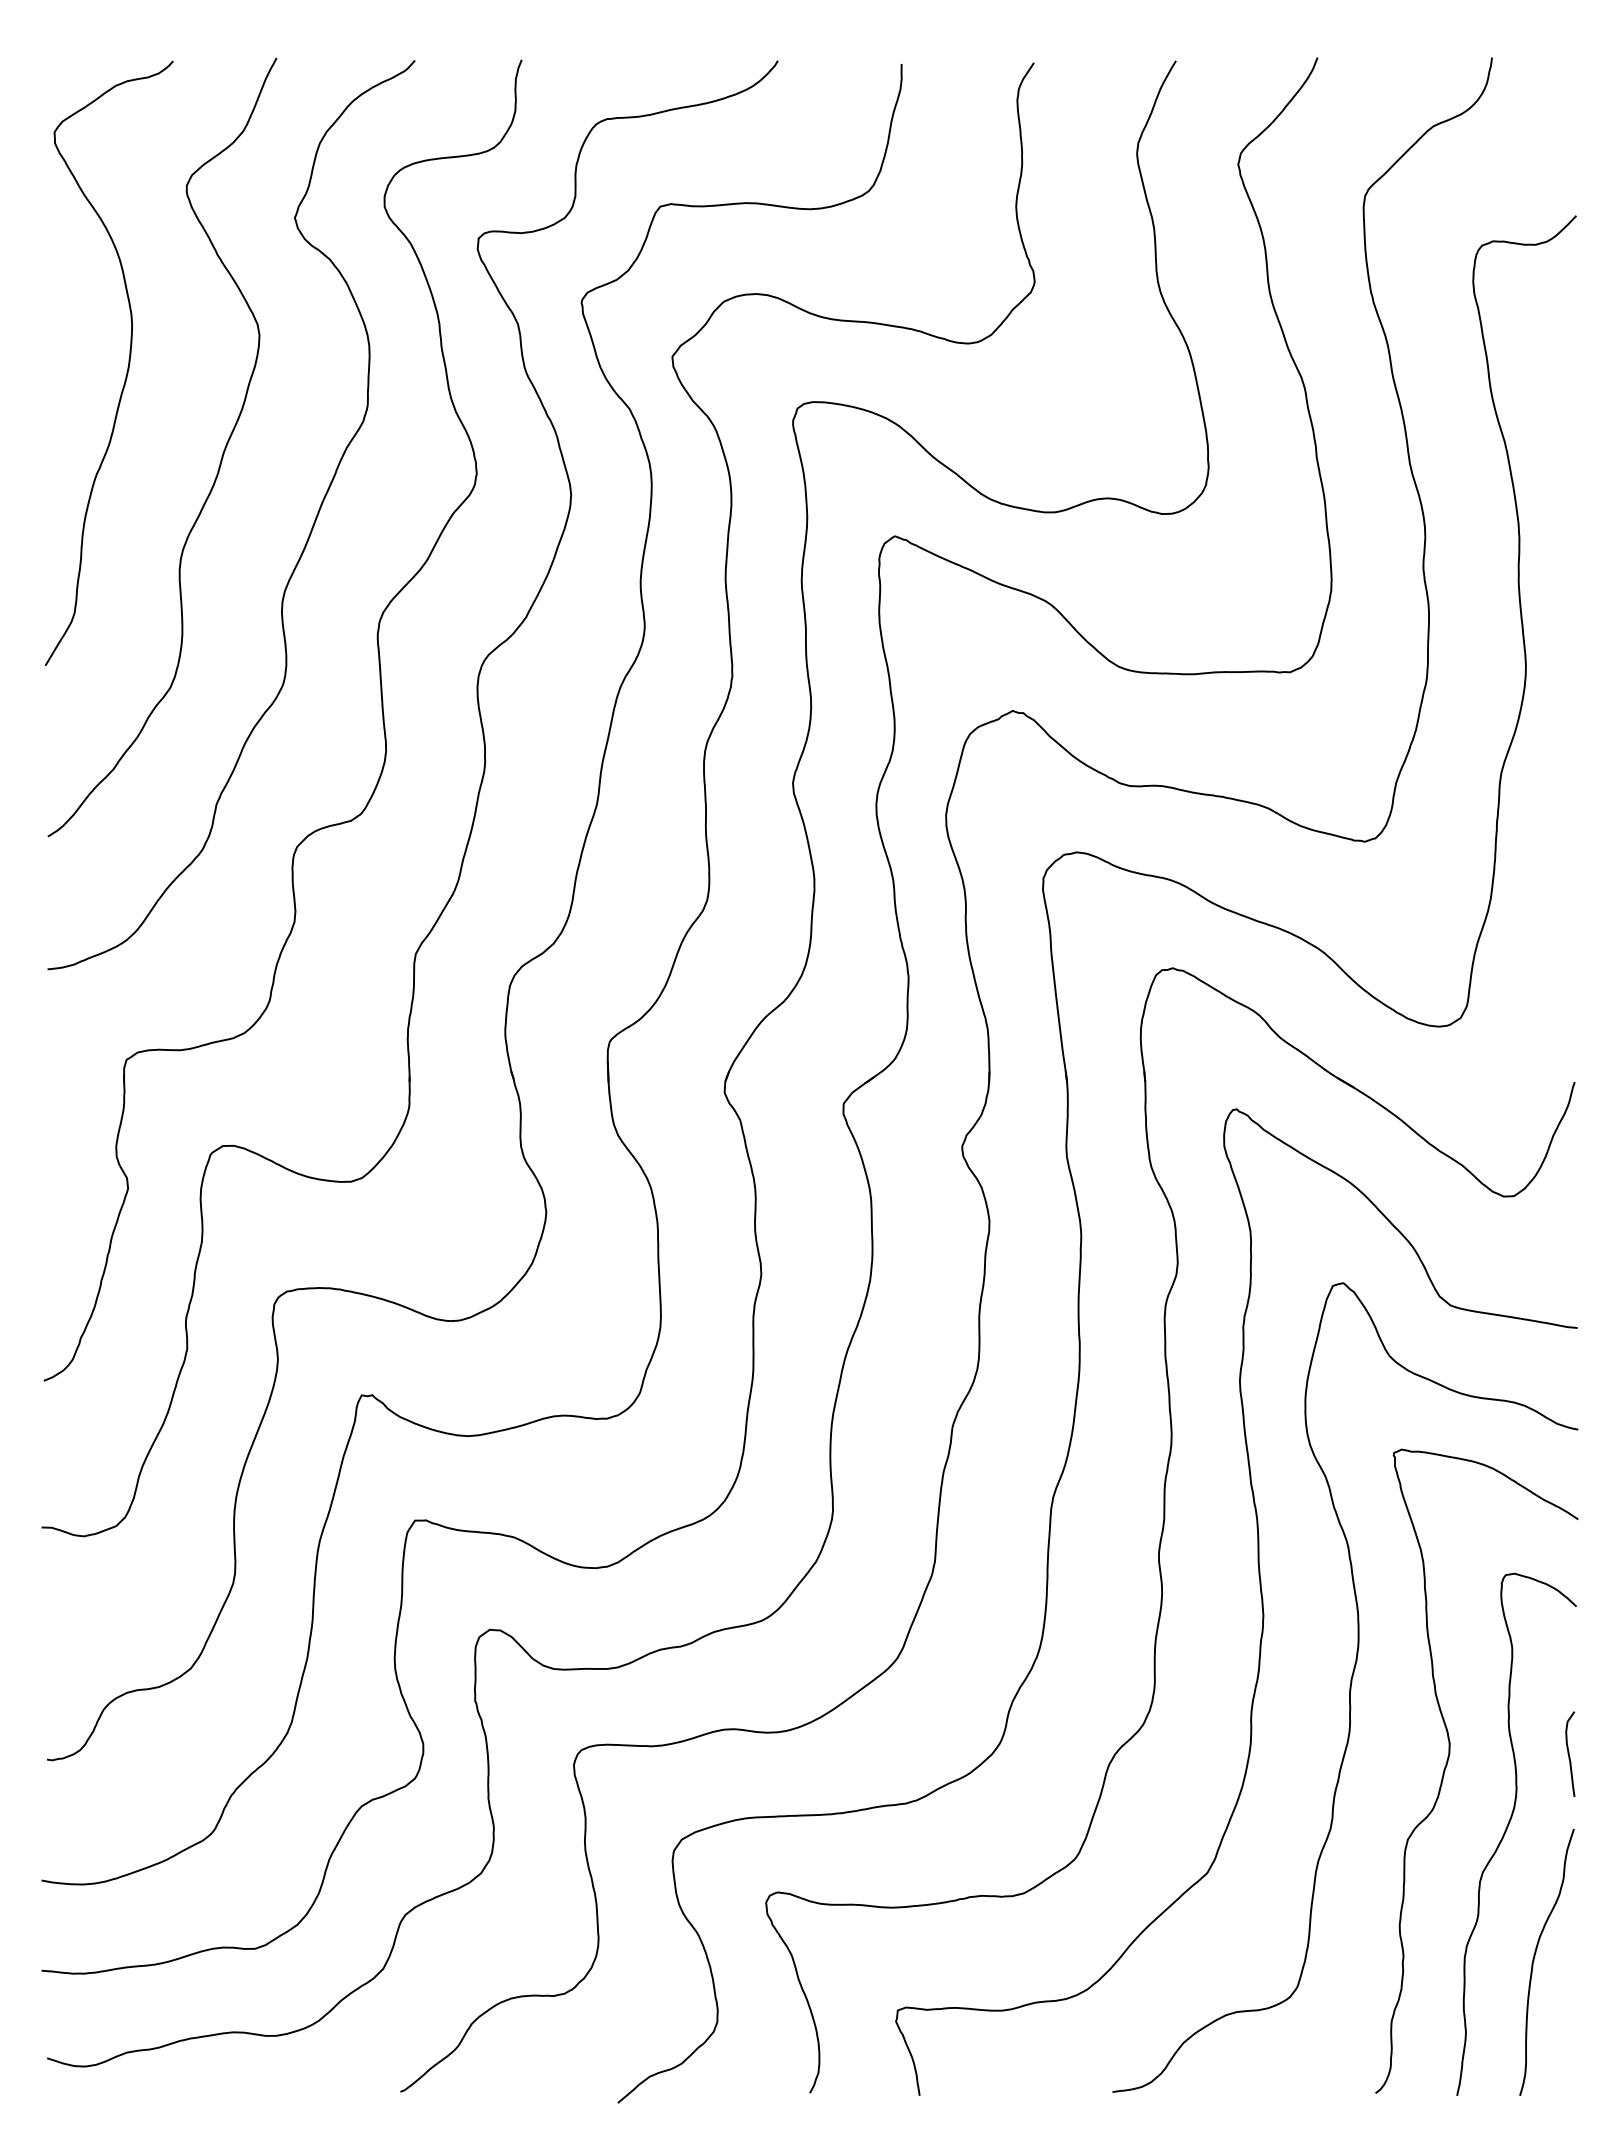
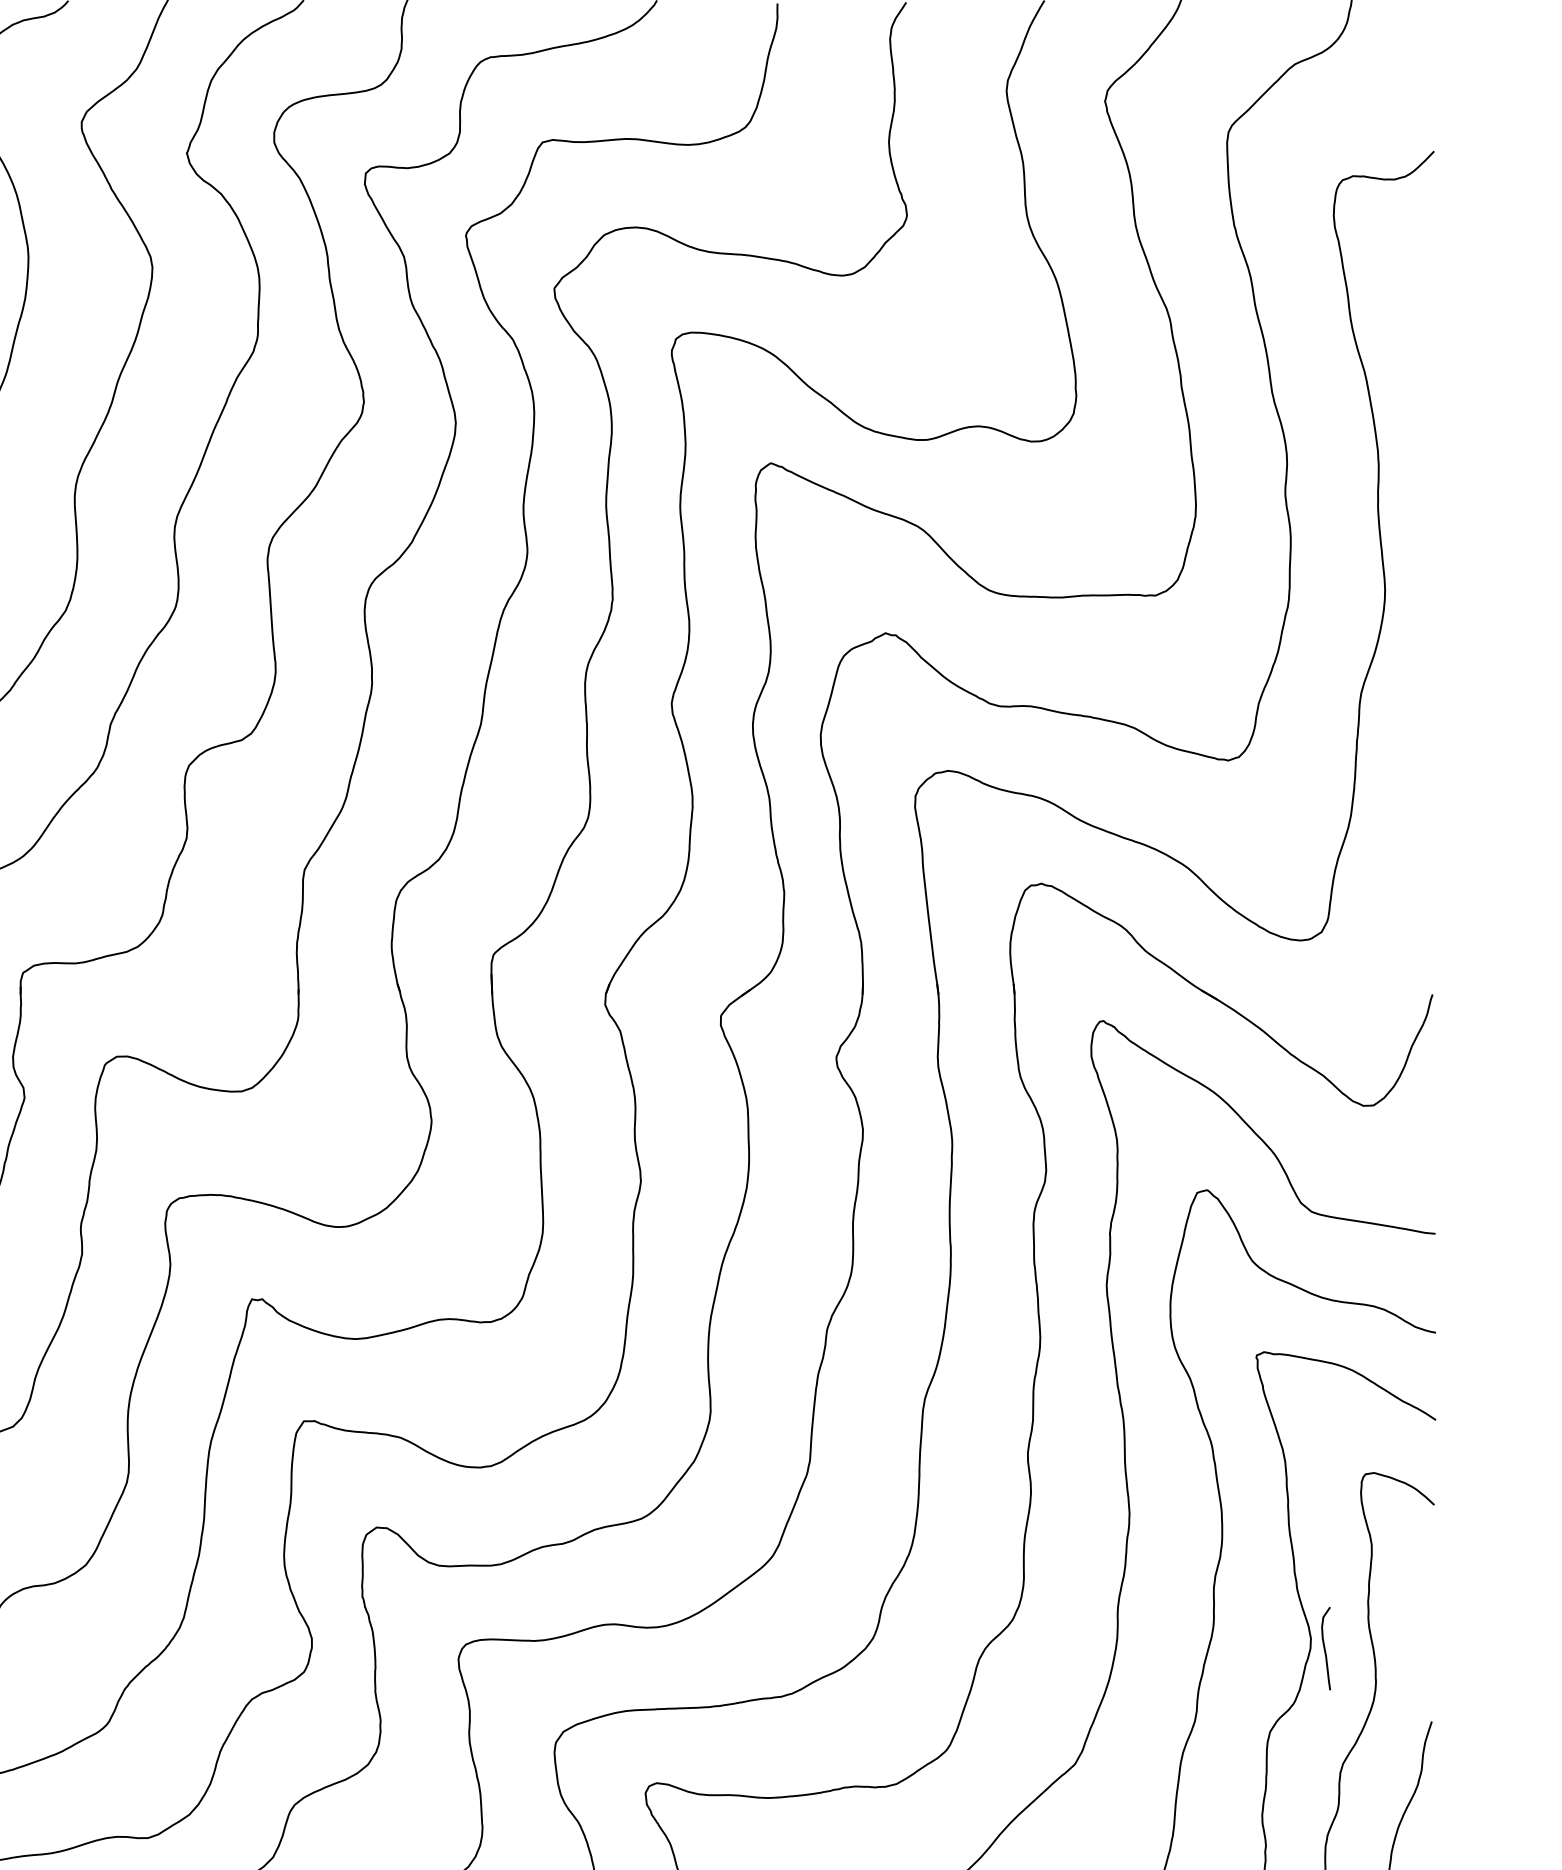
curve: (1569, 1753) -> (1325, 1647), moved

